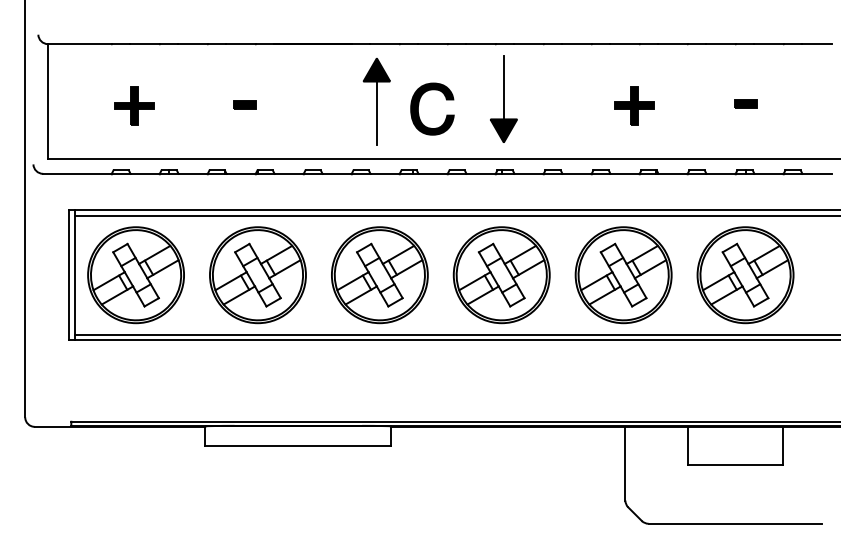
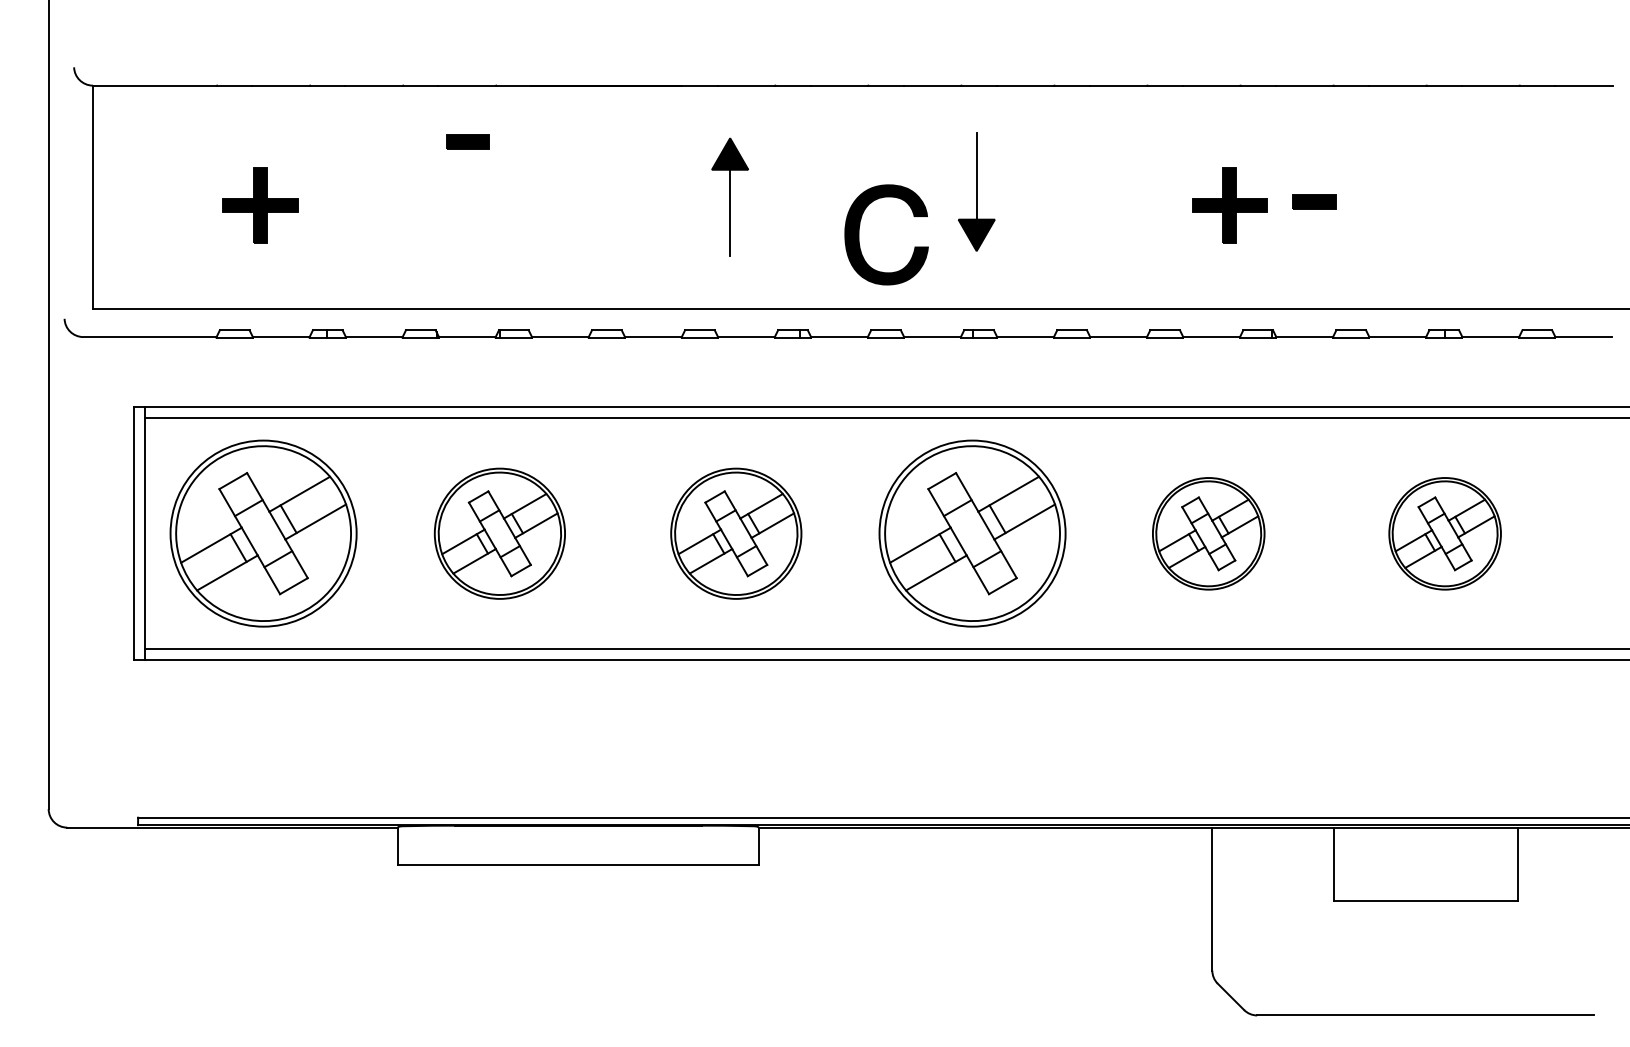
part: (503, 98) -> (975, 191), size x0.7
part: (376, 101) -> (729, 196), size x0.7
part: (745, 103) -> (1313, 200), moved
part: (244, 104) -> (467, 140), moved
part: (419, 105) -> (861, 227), moved
part: (257, 275) -> (498, 534), size x0.7
part: (379, 275) -> (735, 534), size x0.7
part: (623, 275) -> (1208, 534), size x0.6
part: (745, 275) -> (1445, 534), size x0.6

